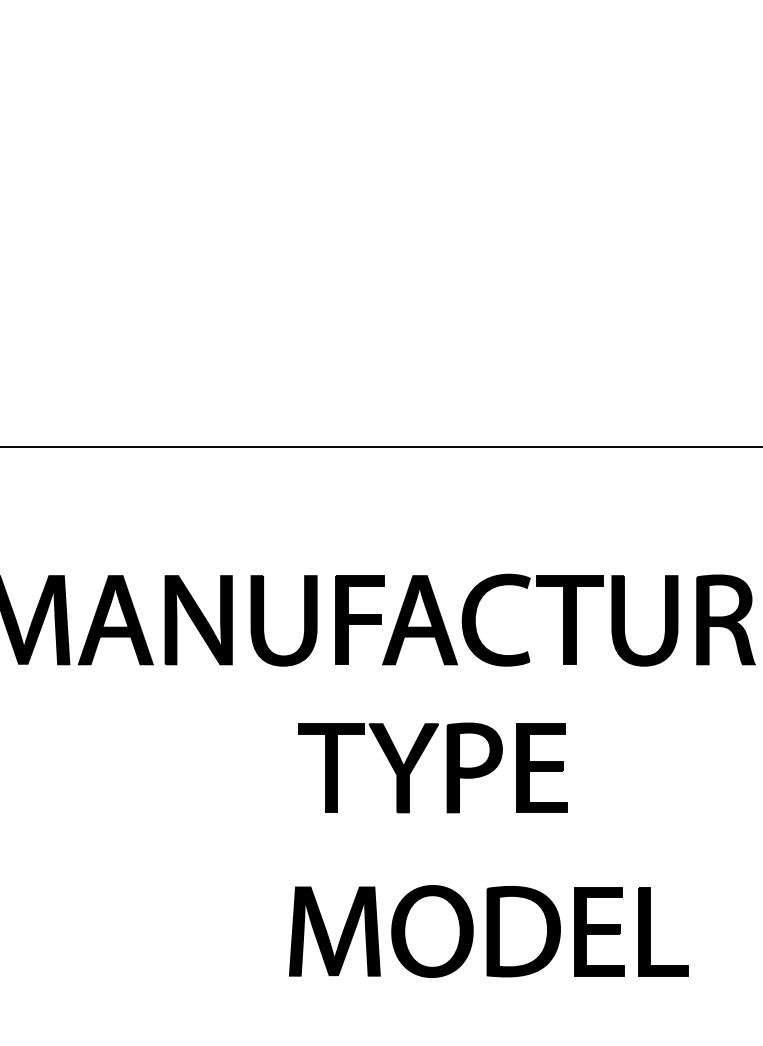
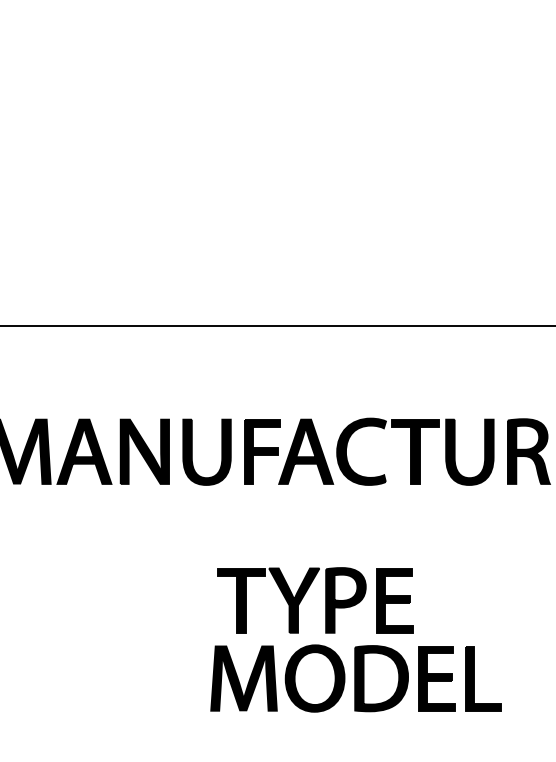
part: (446, 768) -> (325, 600), moved

